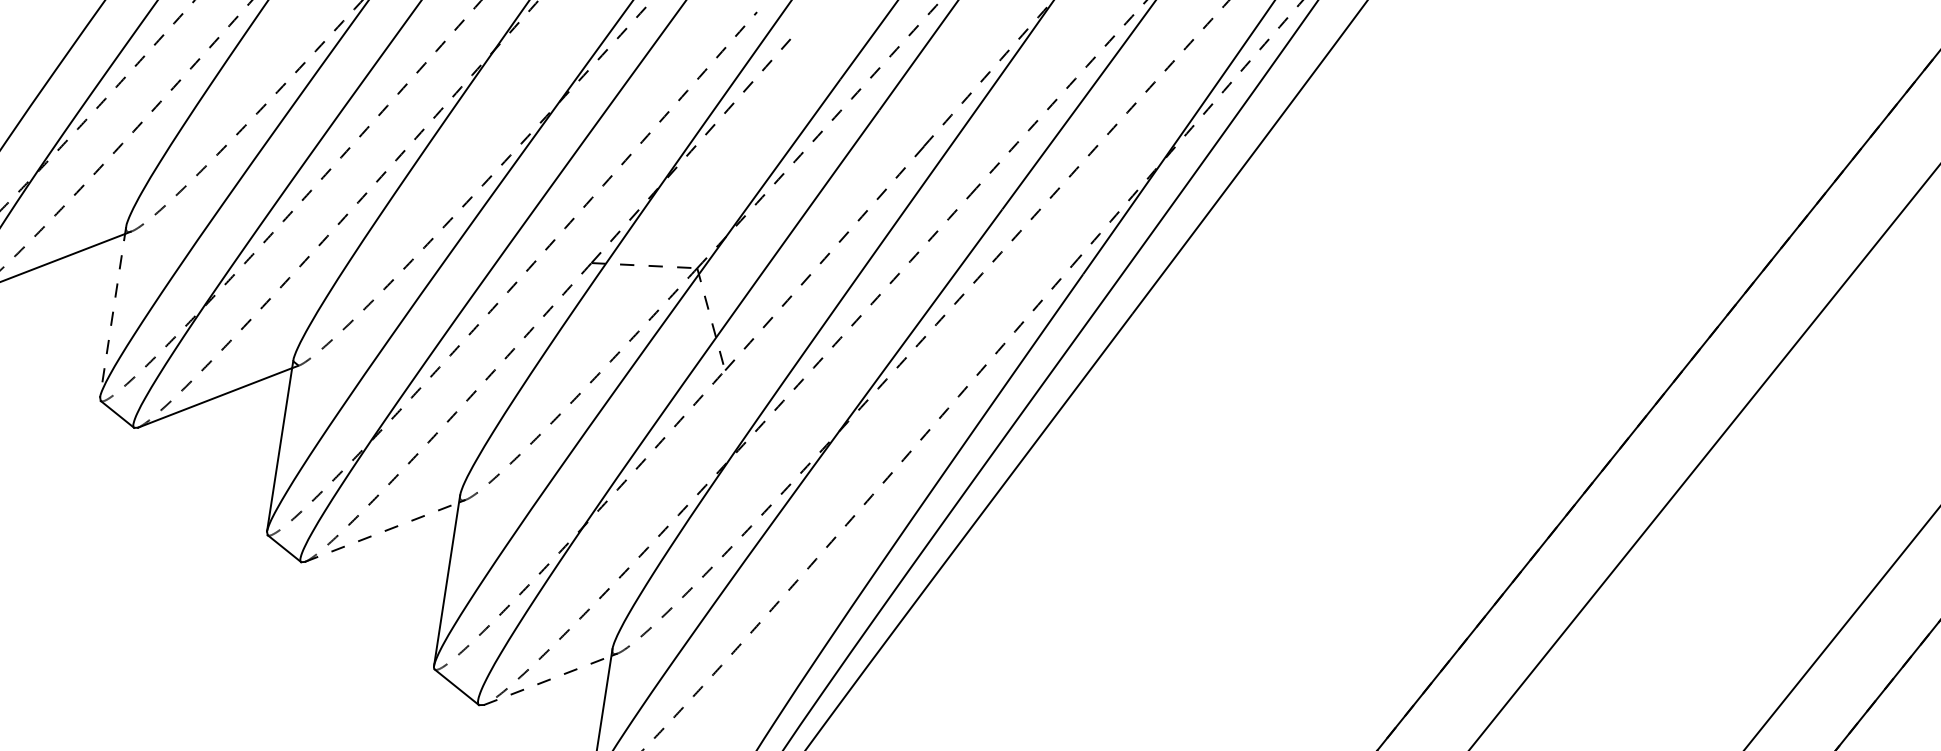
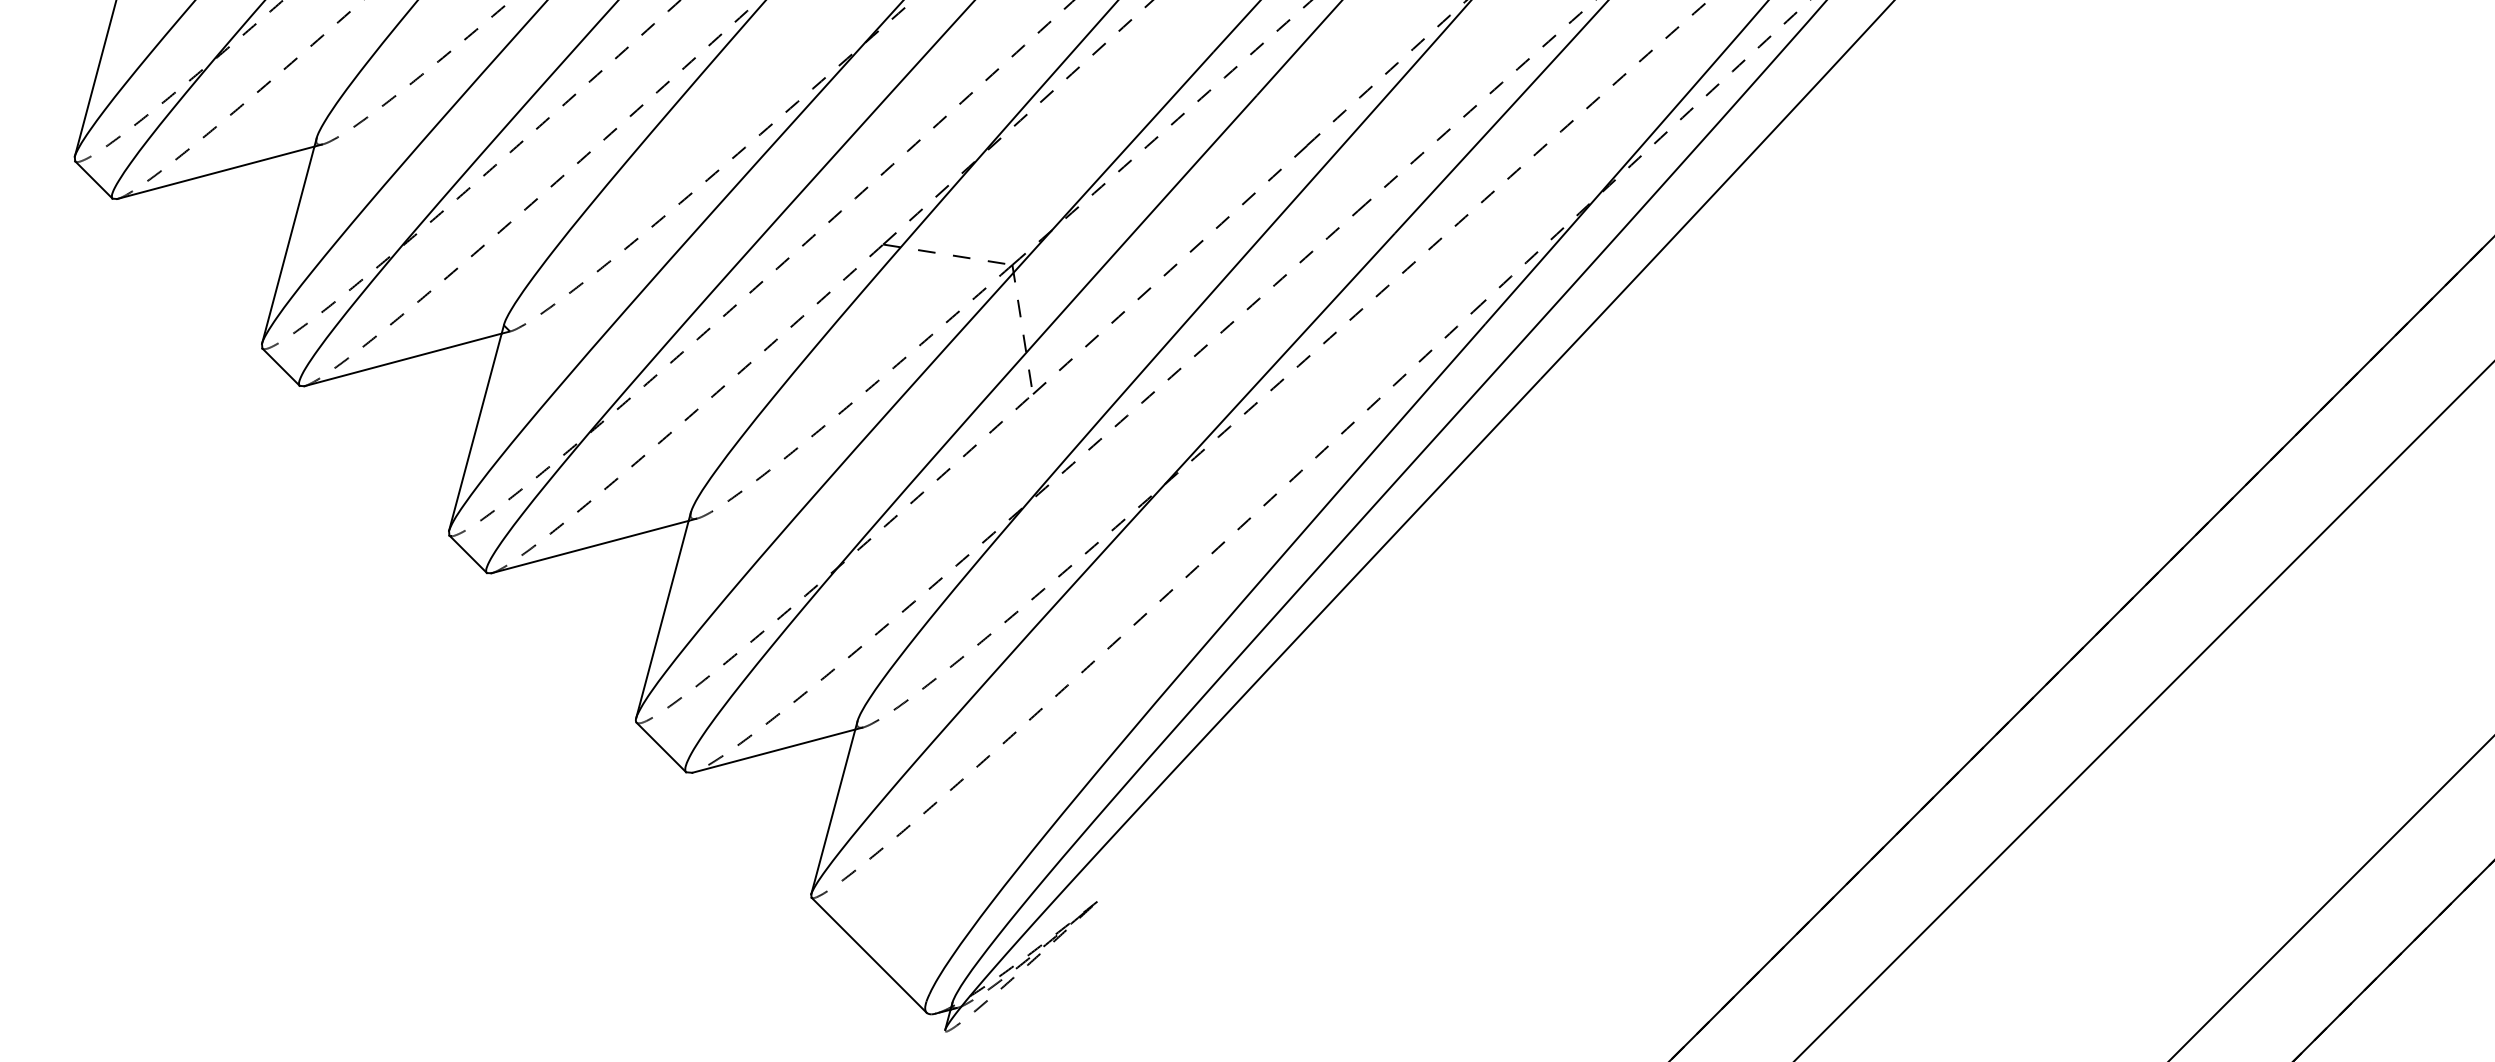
line: (113, 312) -> (289, 241), dashed -> solid
line: (382, 531) -> (590, 546), dashed -> solid
line: (548, 680) -> (774, 751), dashed -> solid

